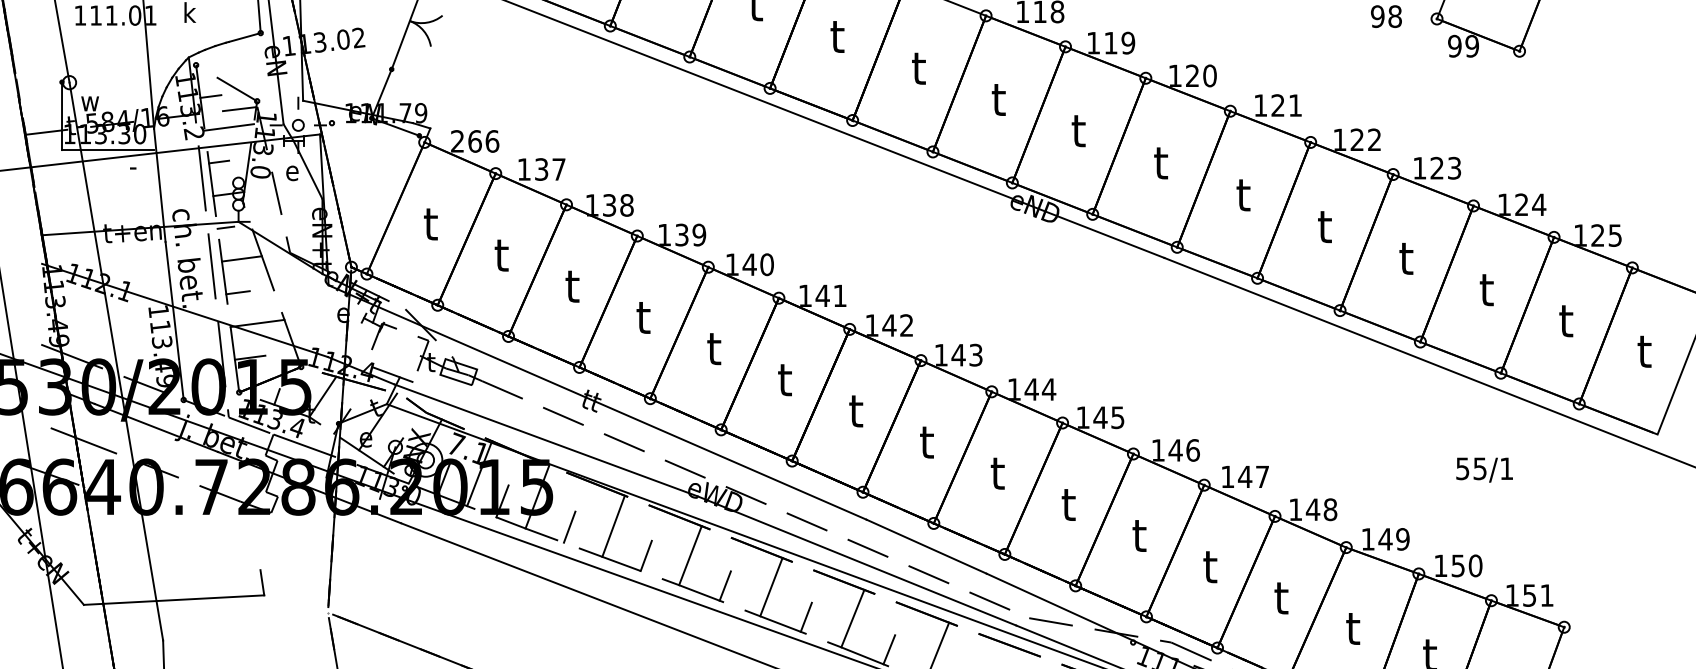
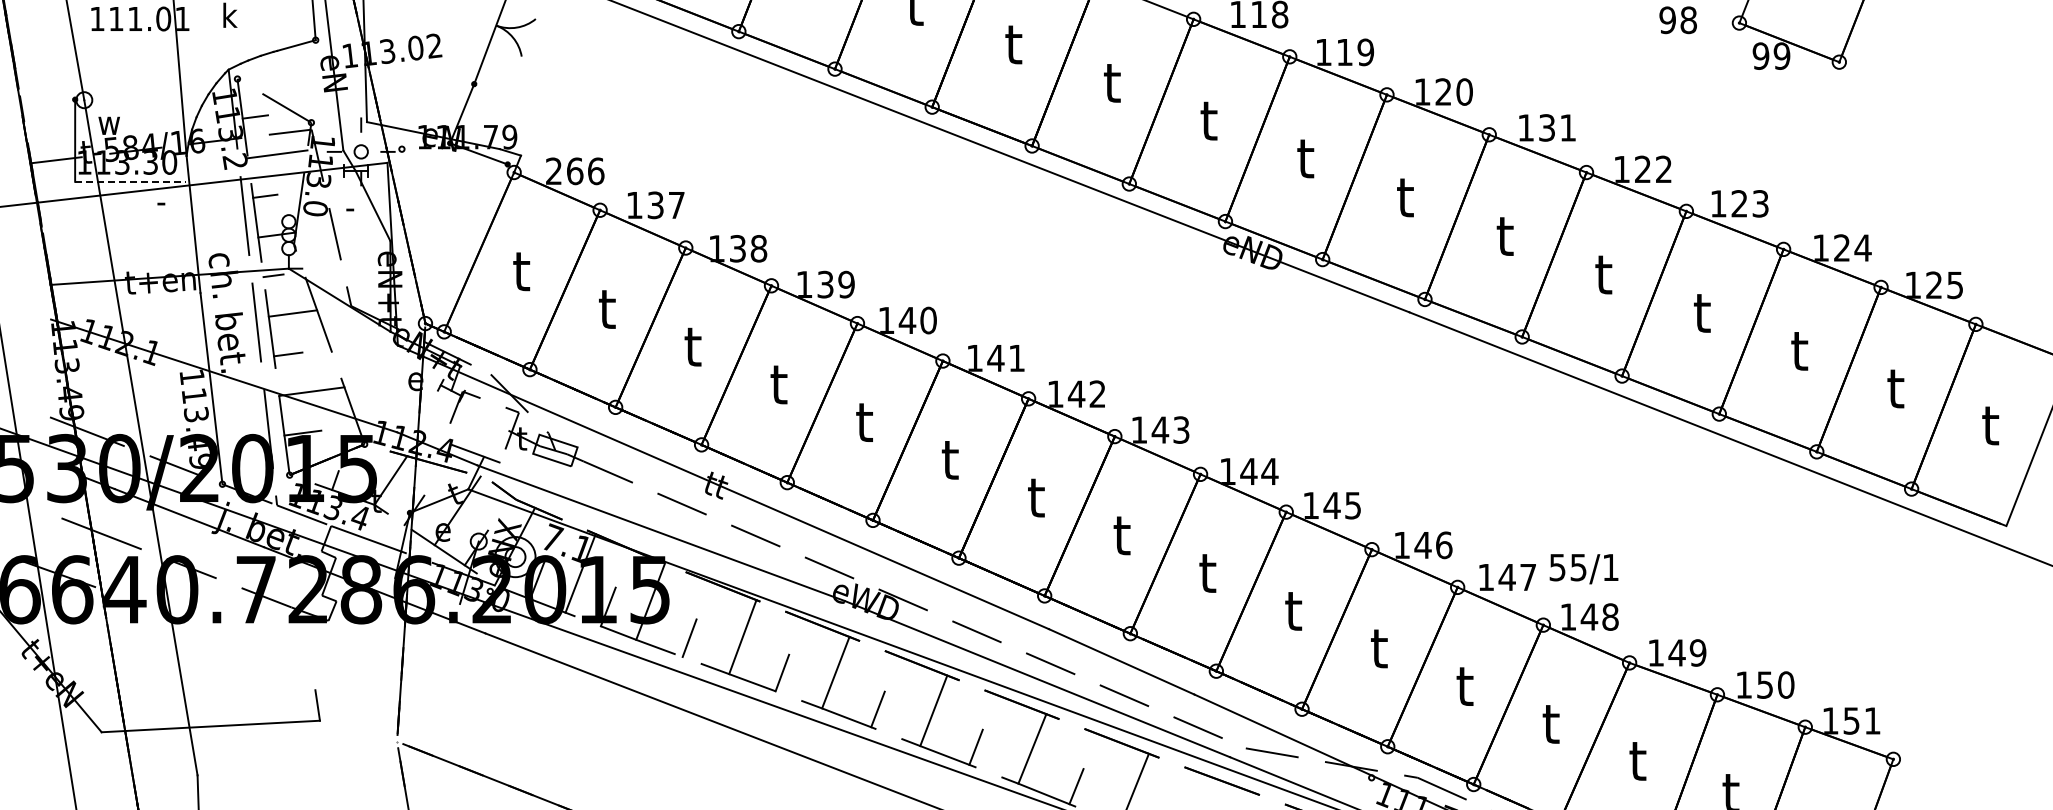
text: (1277, 105) -> (1546, 127), 121 -> 131
line: (107, 149) -> (130, 181), solid -> dashed
text: (291, 172) -> (353, 209), e -> -
text: (1484, 470) -> (1583, 569), moved

